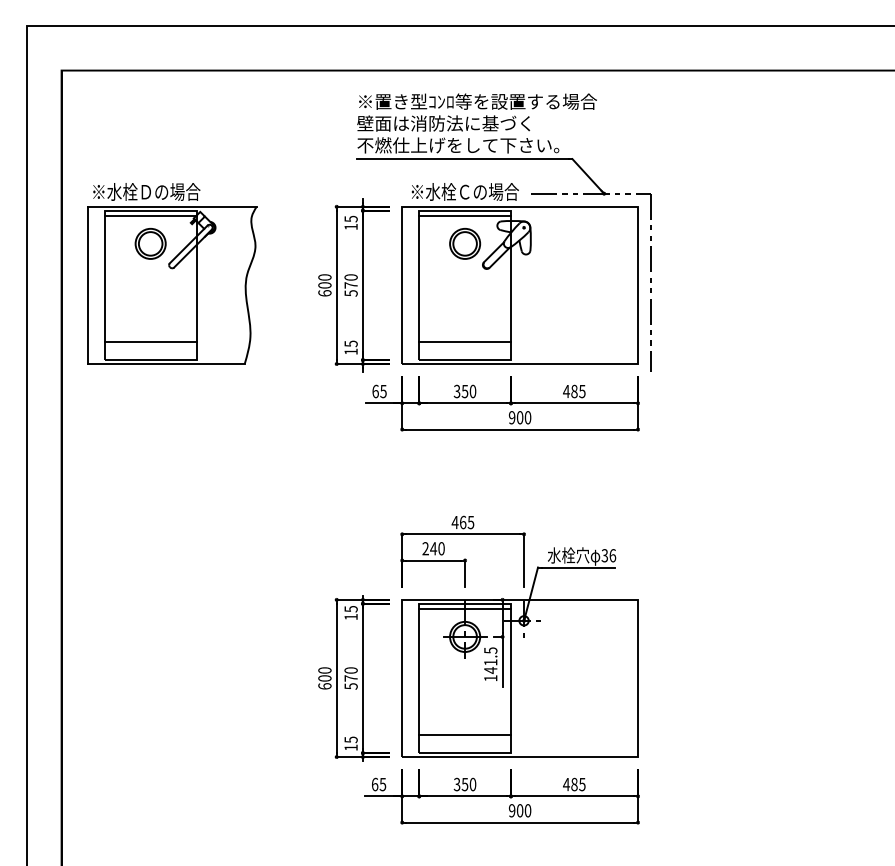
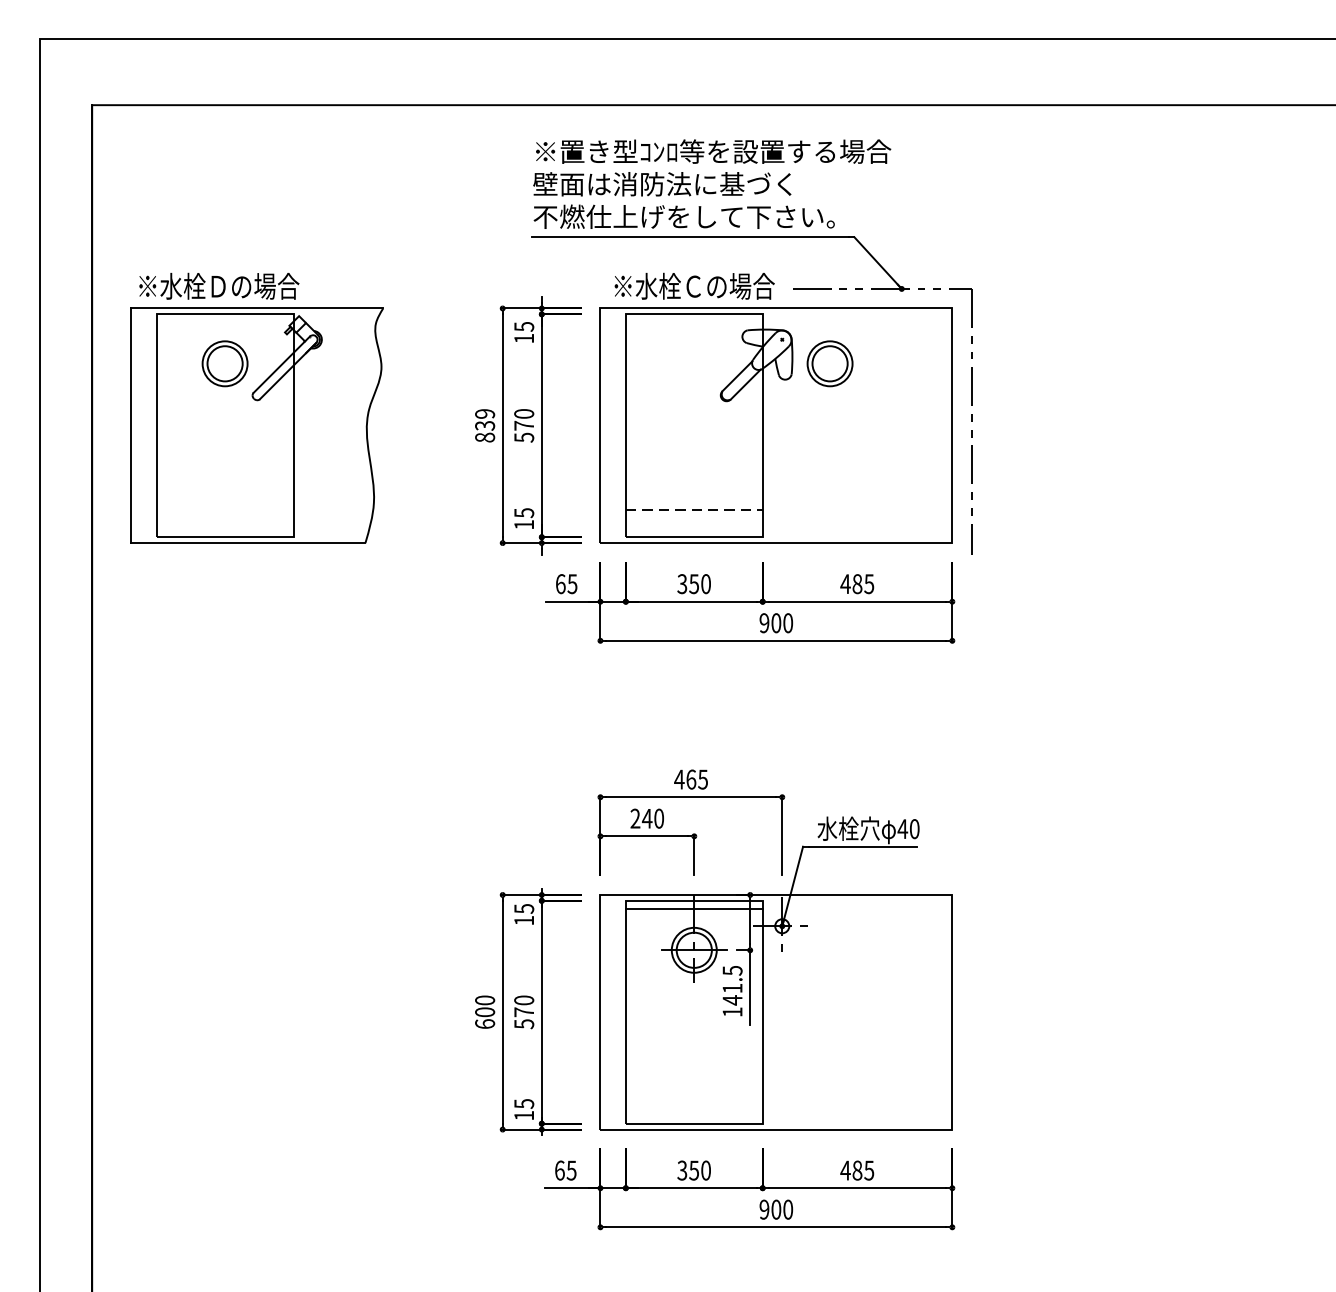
line: (150, 216) -> (224, 322), removed
line: (464, 216) -> (693, 322), removed
part: (465, 243) -> (830, 363), moved
text: (324, 285) -> (484, 425), 600 -> 839
line: (150, 341) -> (224, 509), removed
line: (465, 341) -> (694, 509), solid -> dashed
text: (608, 555) -> (908, 828), 36 -> 40
line: (464, 734) -> (693, 1095), removed

